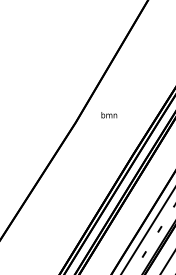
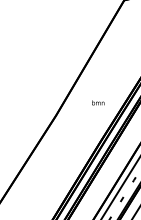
text: (109, 114) -> (98, 102), moved

